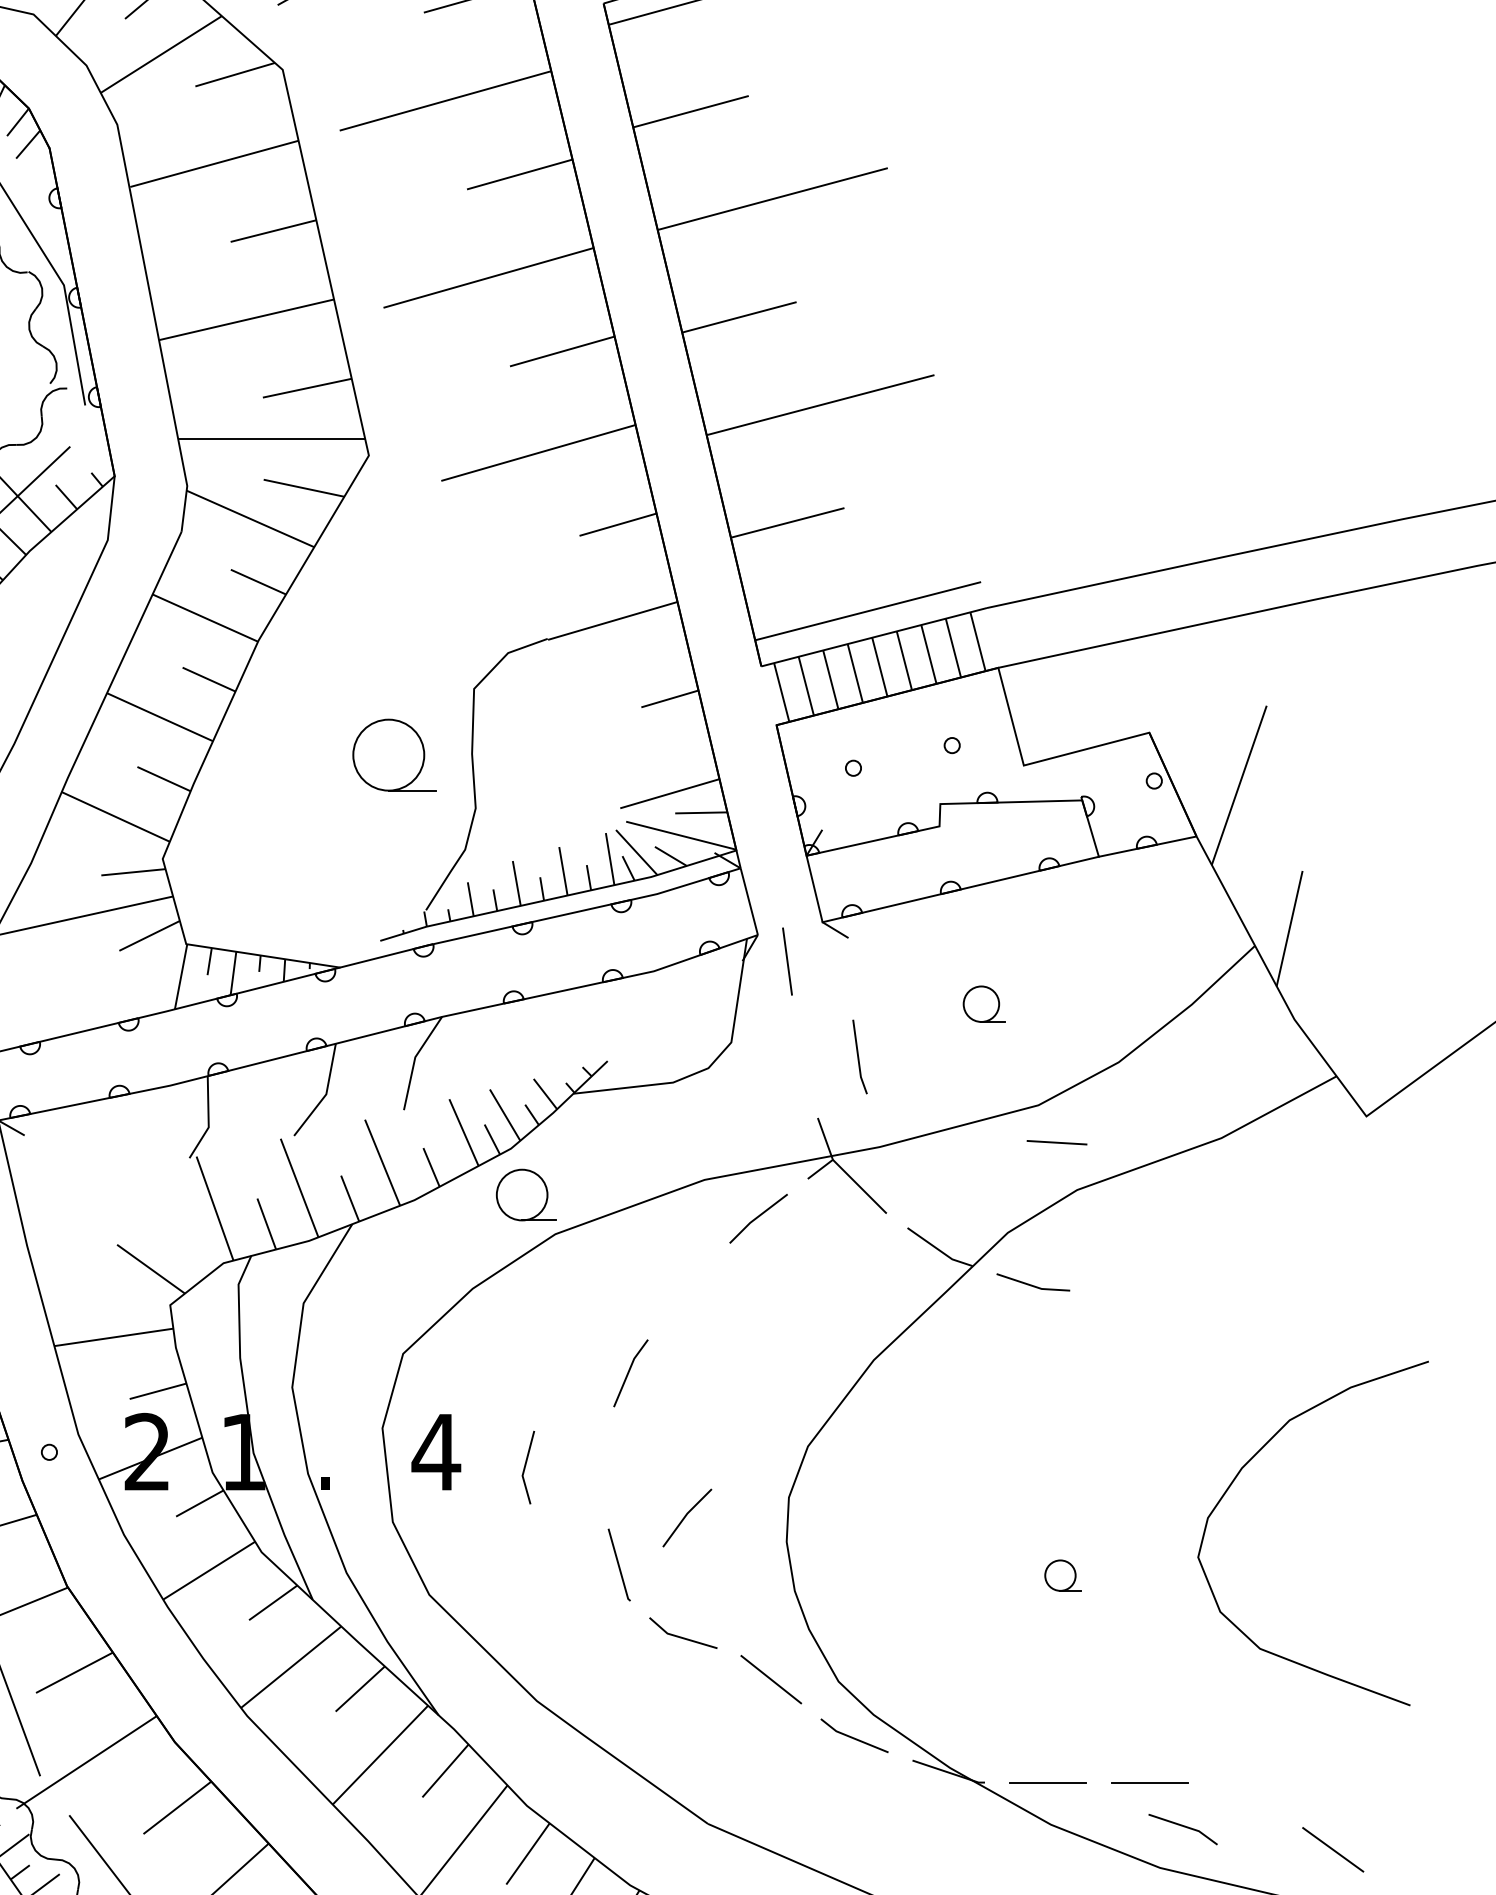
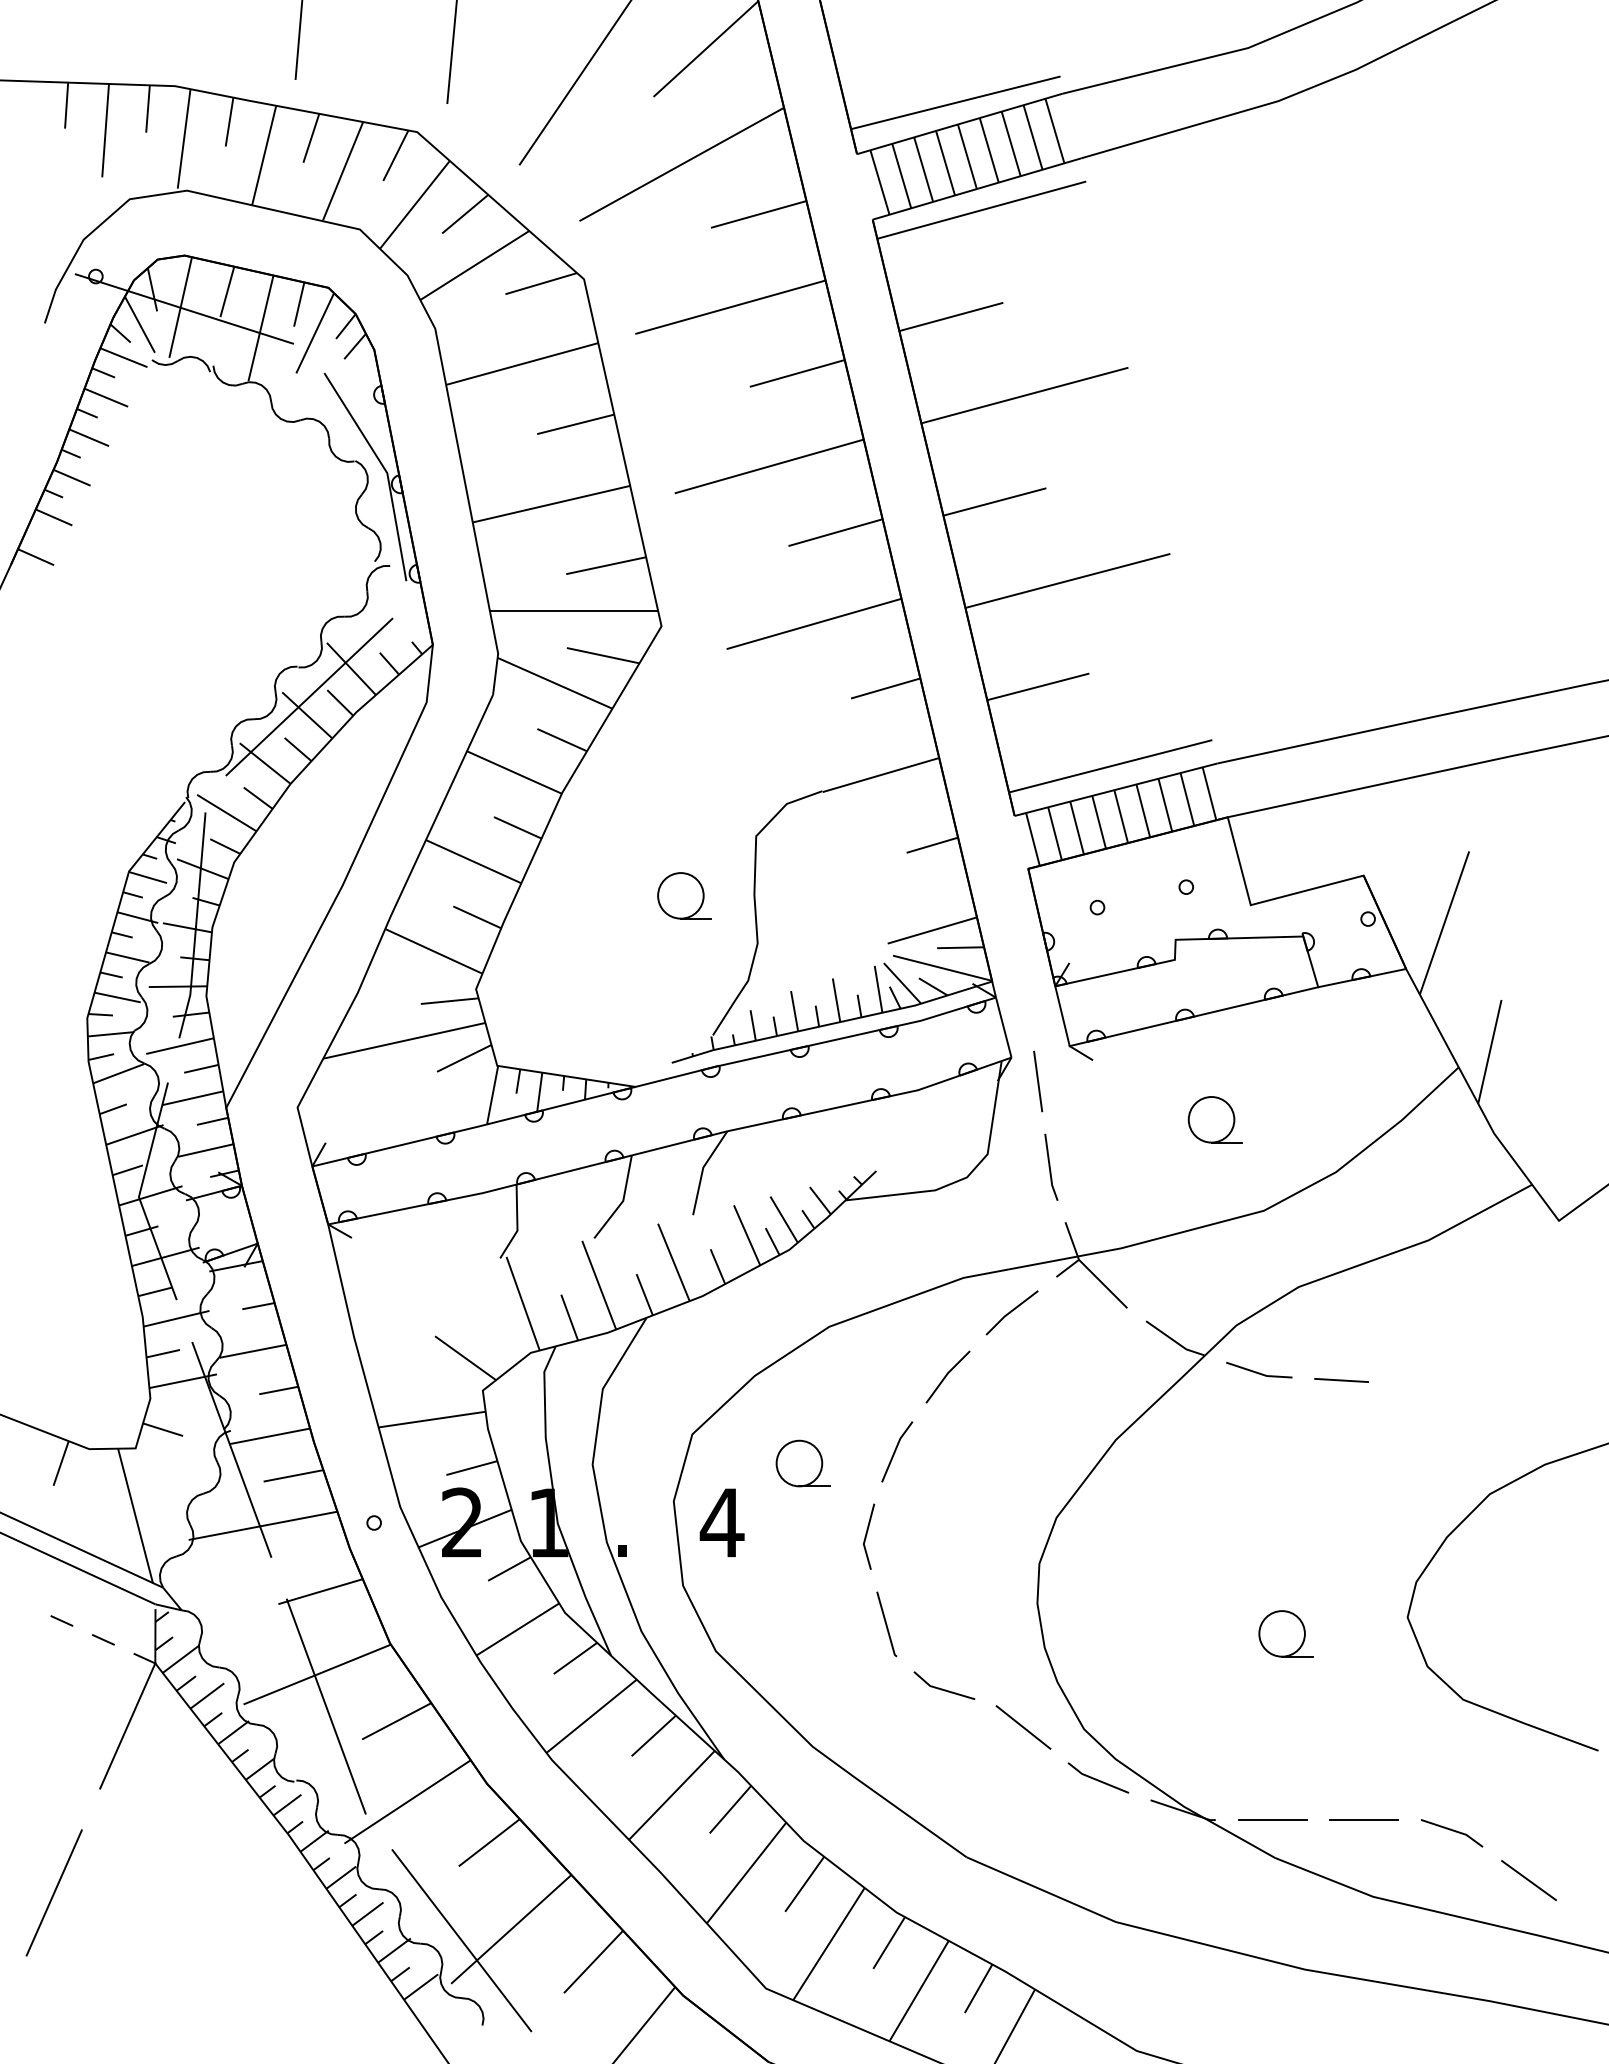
part: (394, 754) -> (684, 895), size x0.71
part: (983, 1003) -> (1214, 1119), size x1.43
line: (859, 1056) -> (1050, 1166), moved
line: (1056, 1142) -> (1341, 1380), moved
part: (525, 1195) -> (802, 1463), moved
line: (526, 1465) -> (867, 1534), moved
line: (686, 1516) -> (947, 1375), moved
part: (1062, 1575) -> (1285, 1633), size x1.67
line: (1183, 1827) -> (1452, 1831), moved

